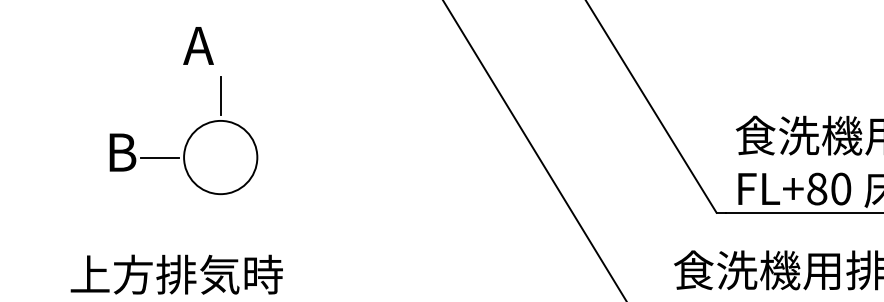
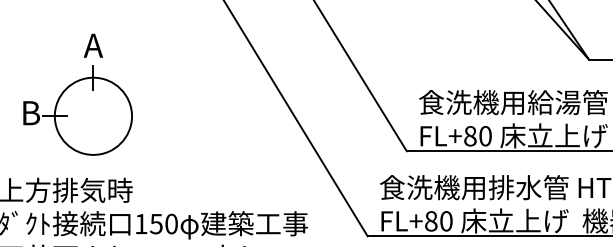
text: (197, 45) -> (92, 45), moved
circle: (220, 156) -> (93, 115), size x1.67

